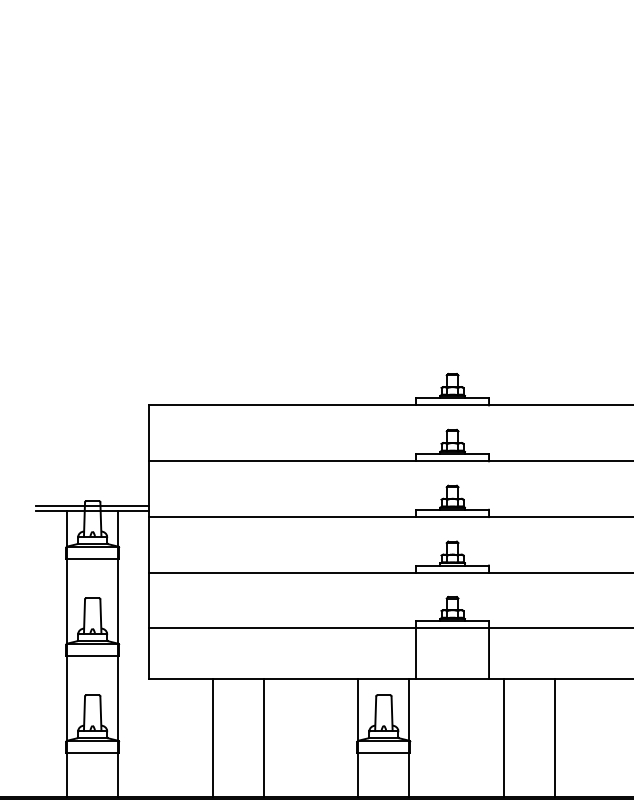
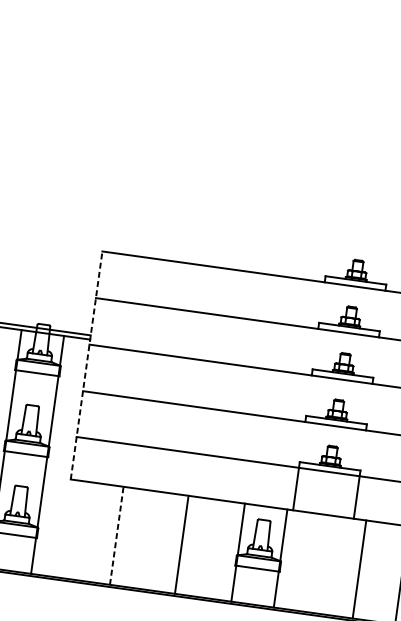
line: (149, 542) -> (86, 365), solid -> dashed
line: (212, 737) -> (116, 535), solid -> dashed
line: (263, 737) -> (181, 544), moved

